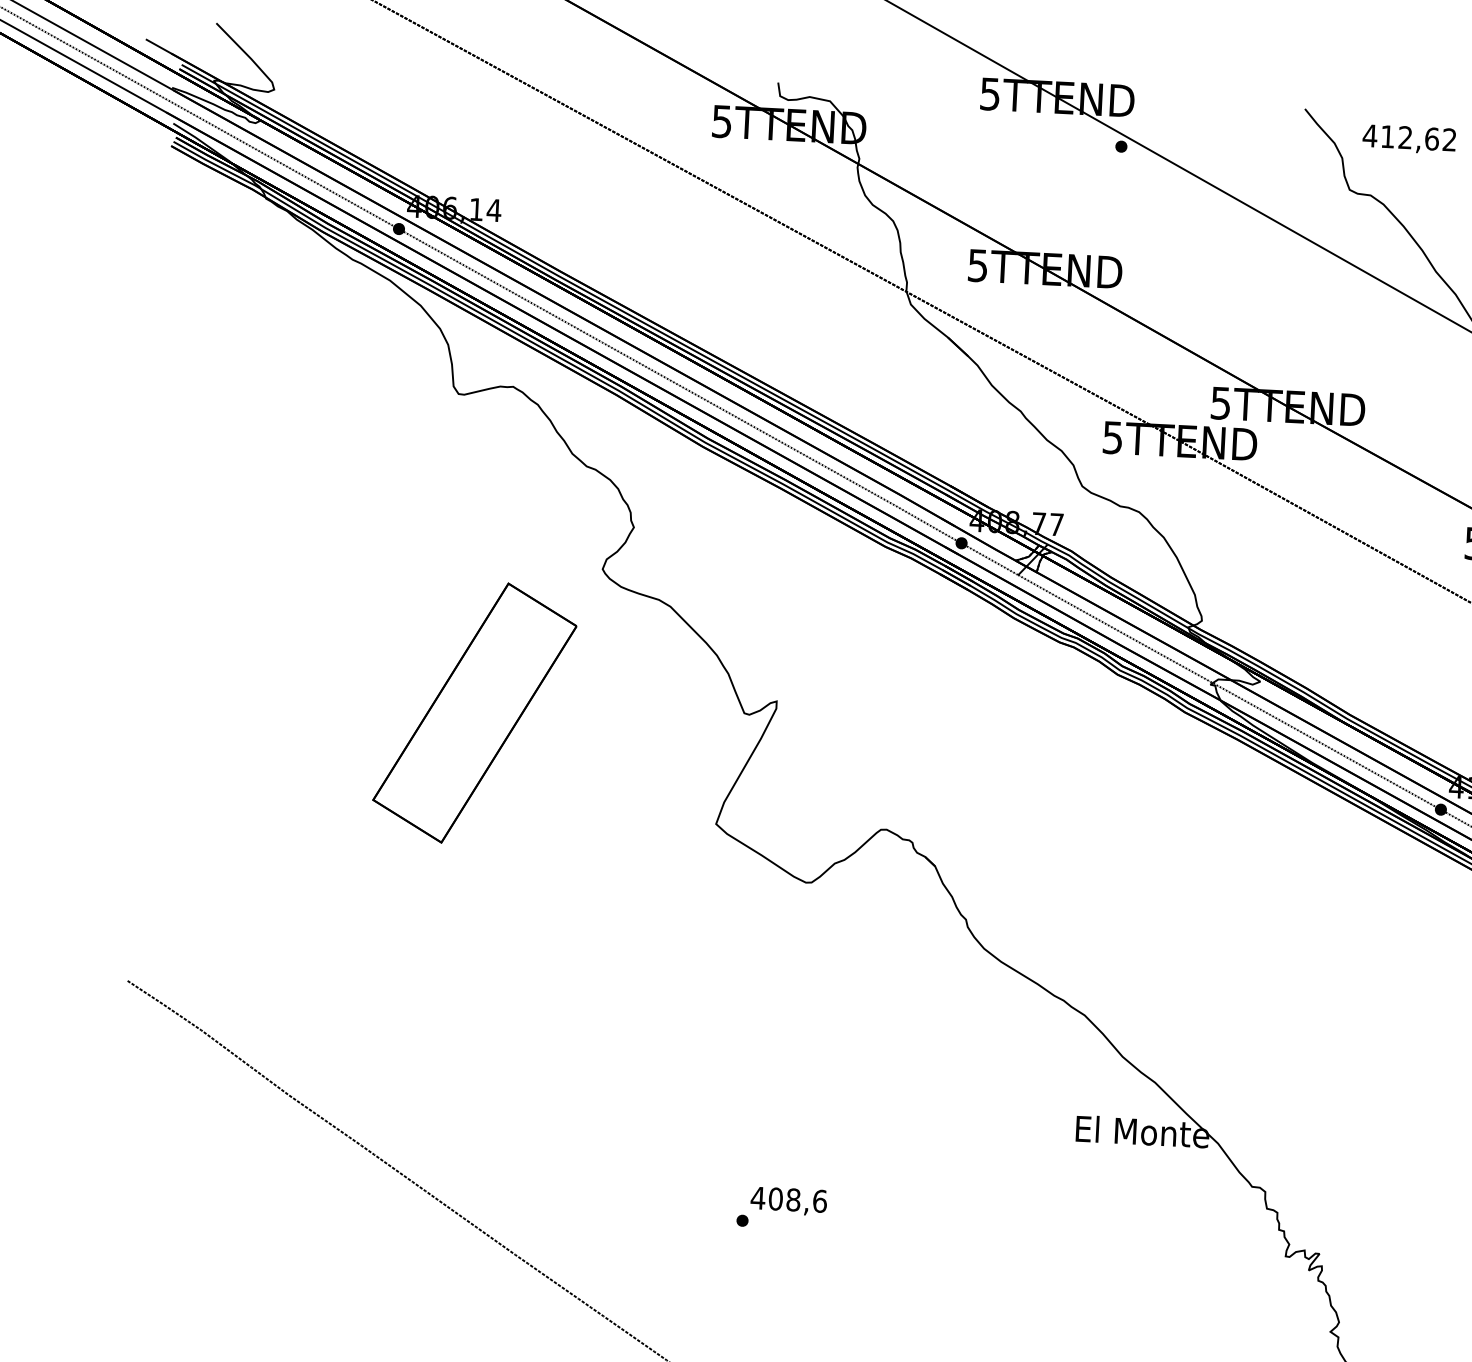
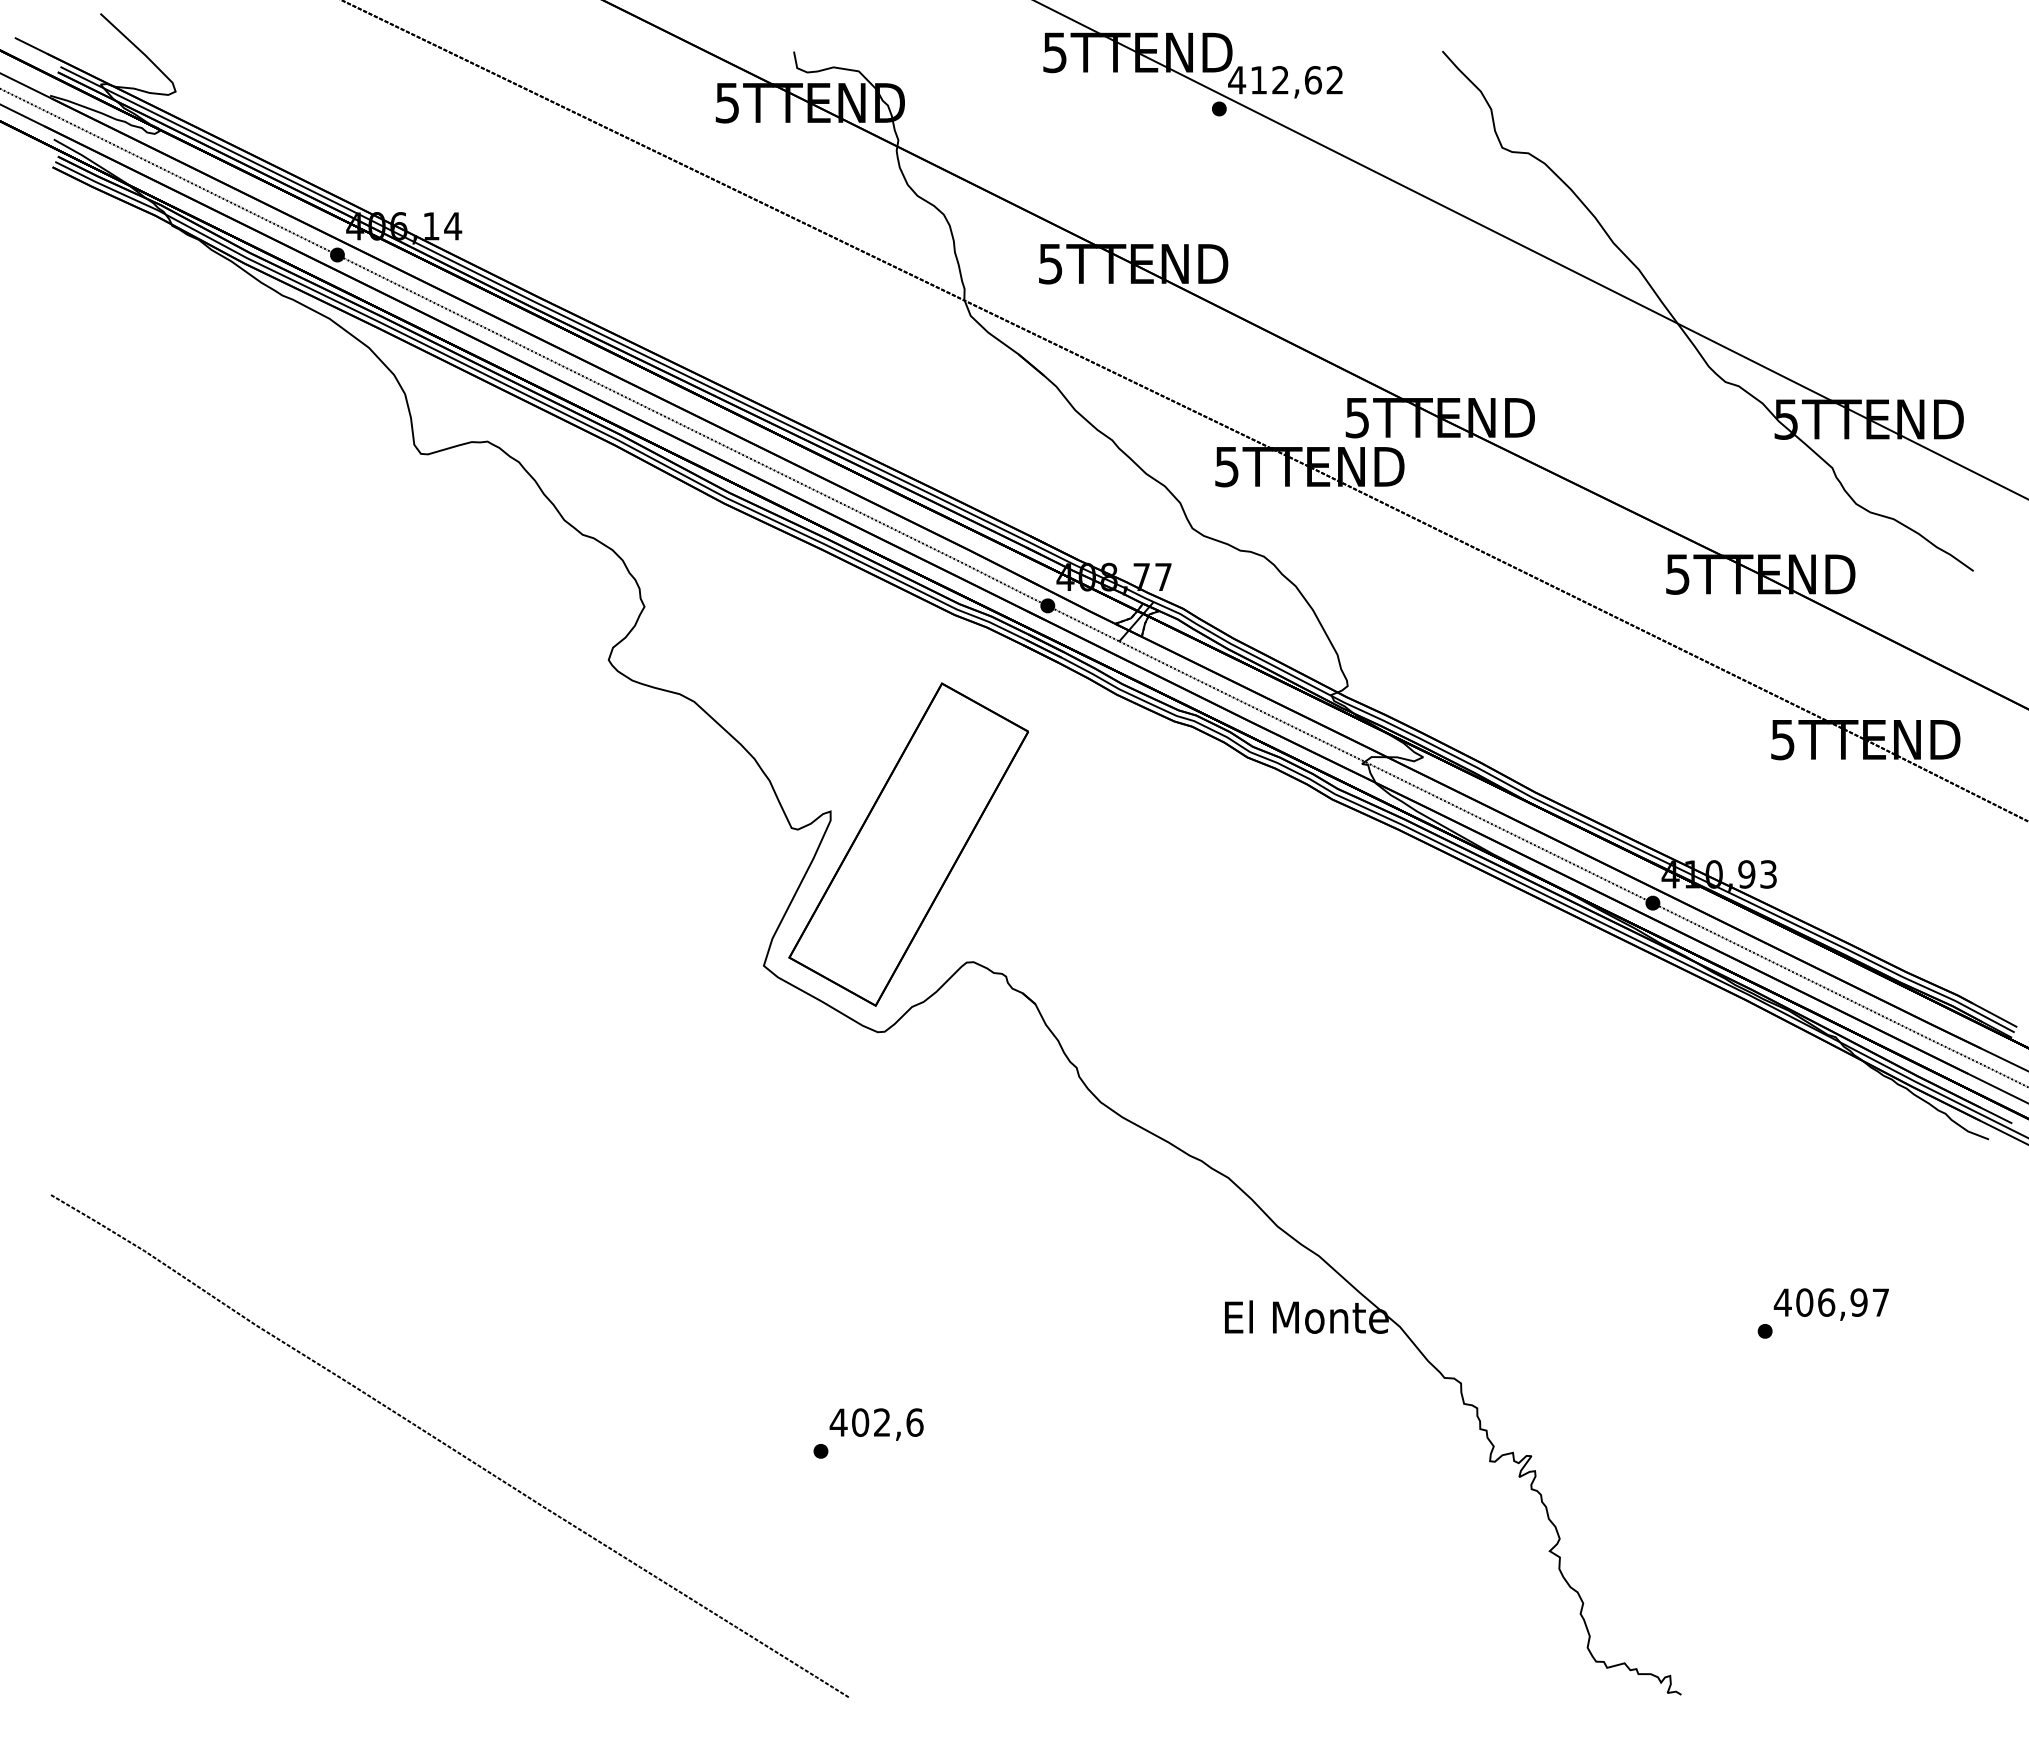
text: (1409, 139) -> (1285, 82), moved
part: (474, 712) -> (908, 844), moved
text: (792, 1199) -> (881, 1422), 408,6 -> 402,6

